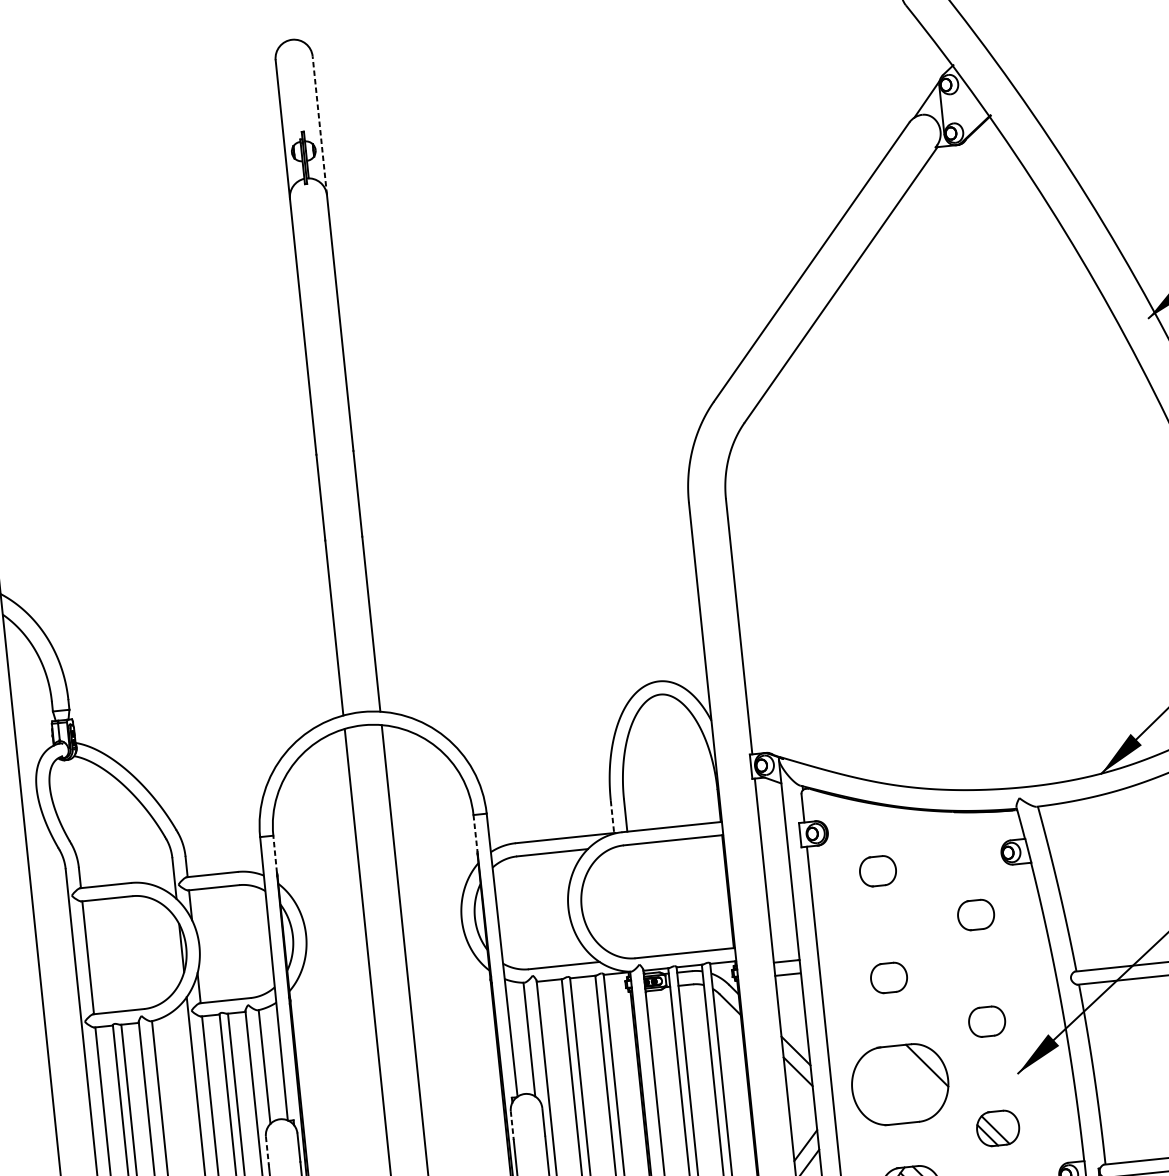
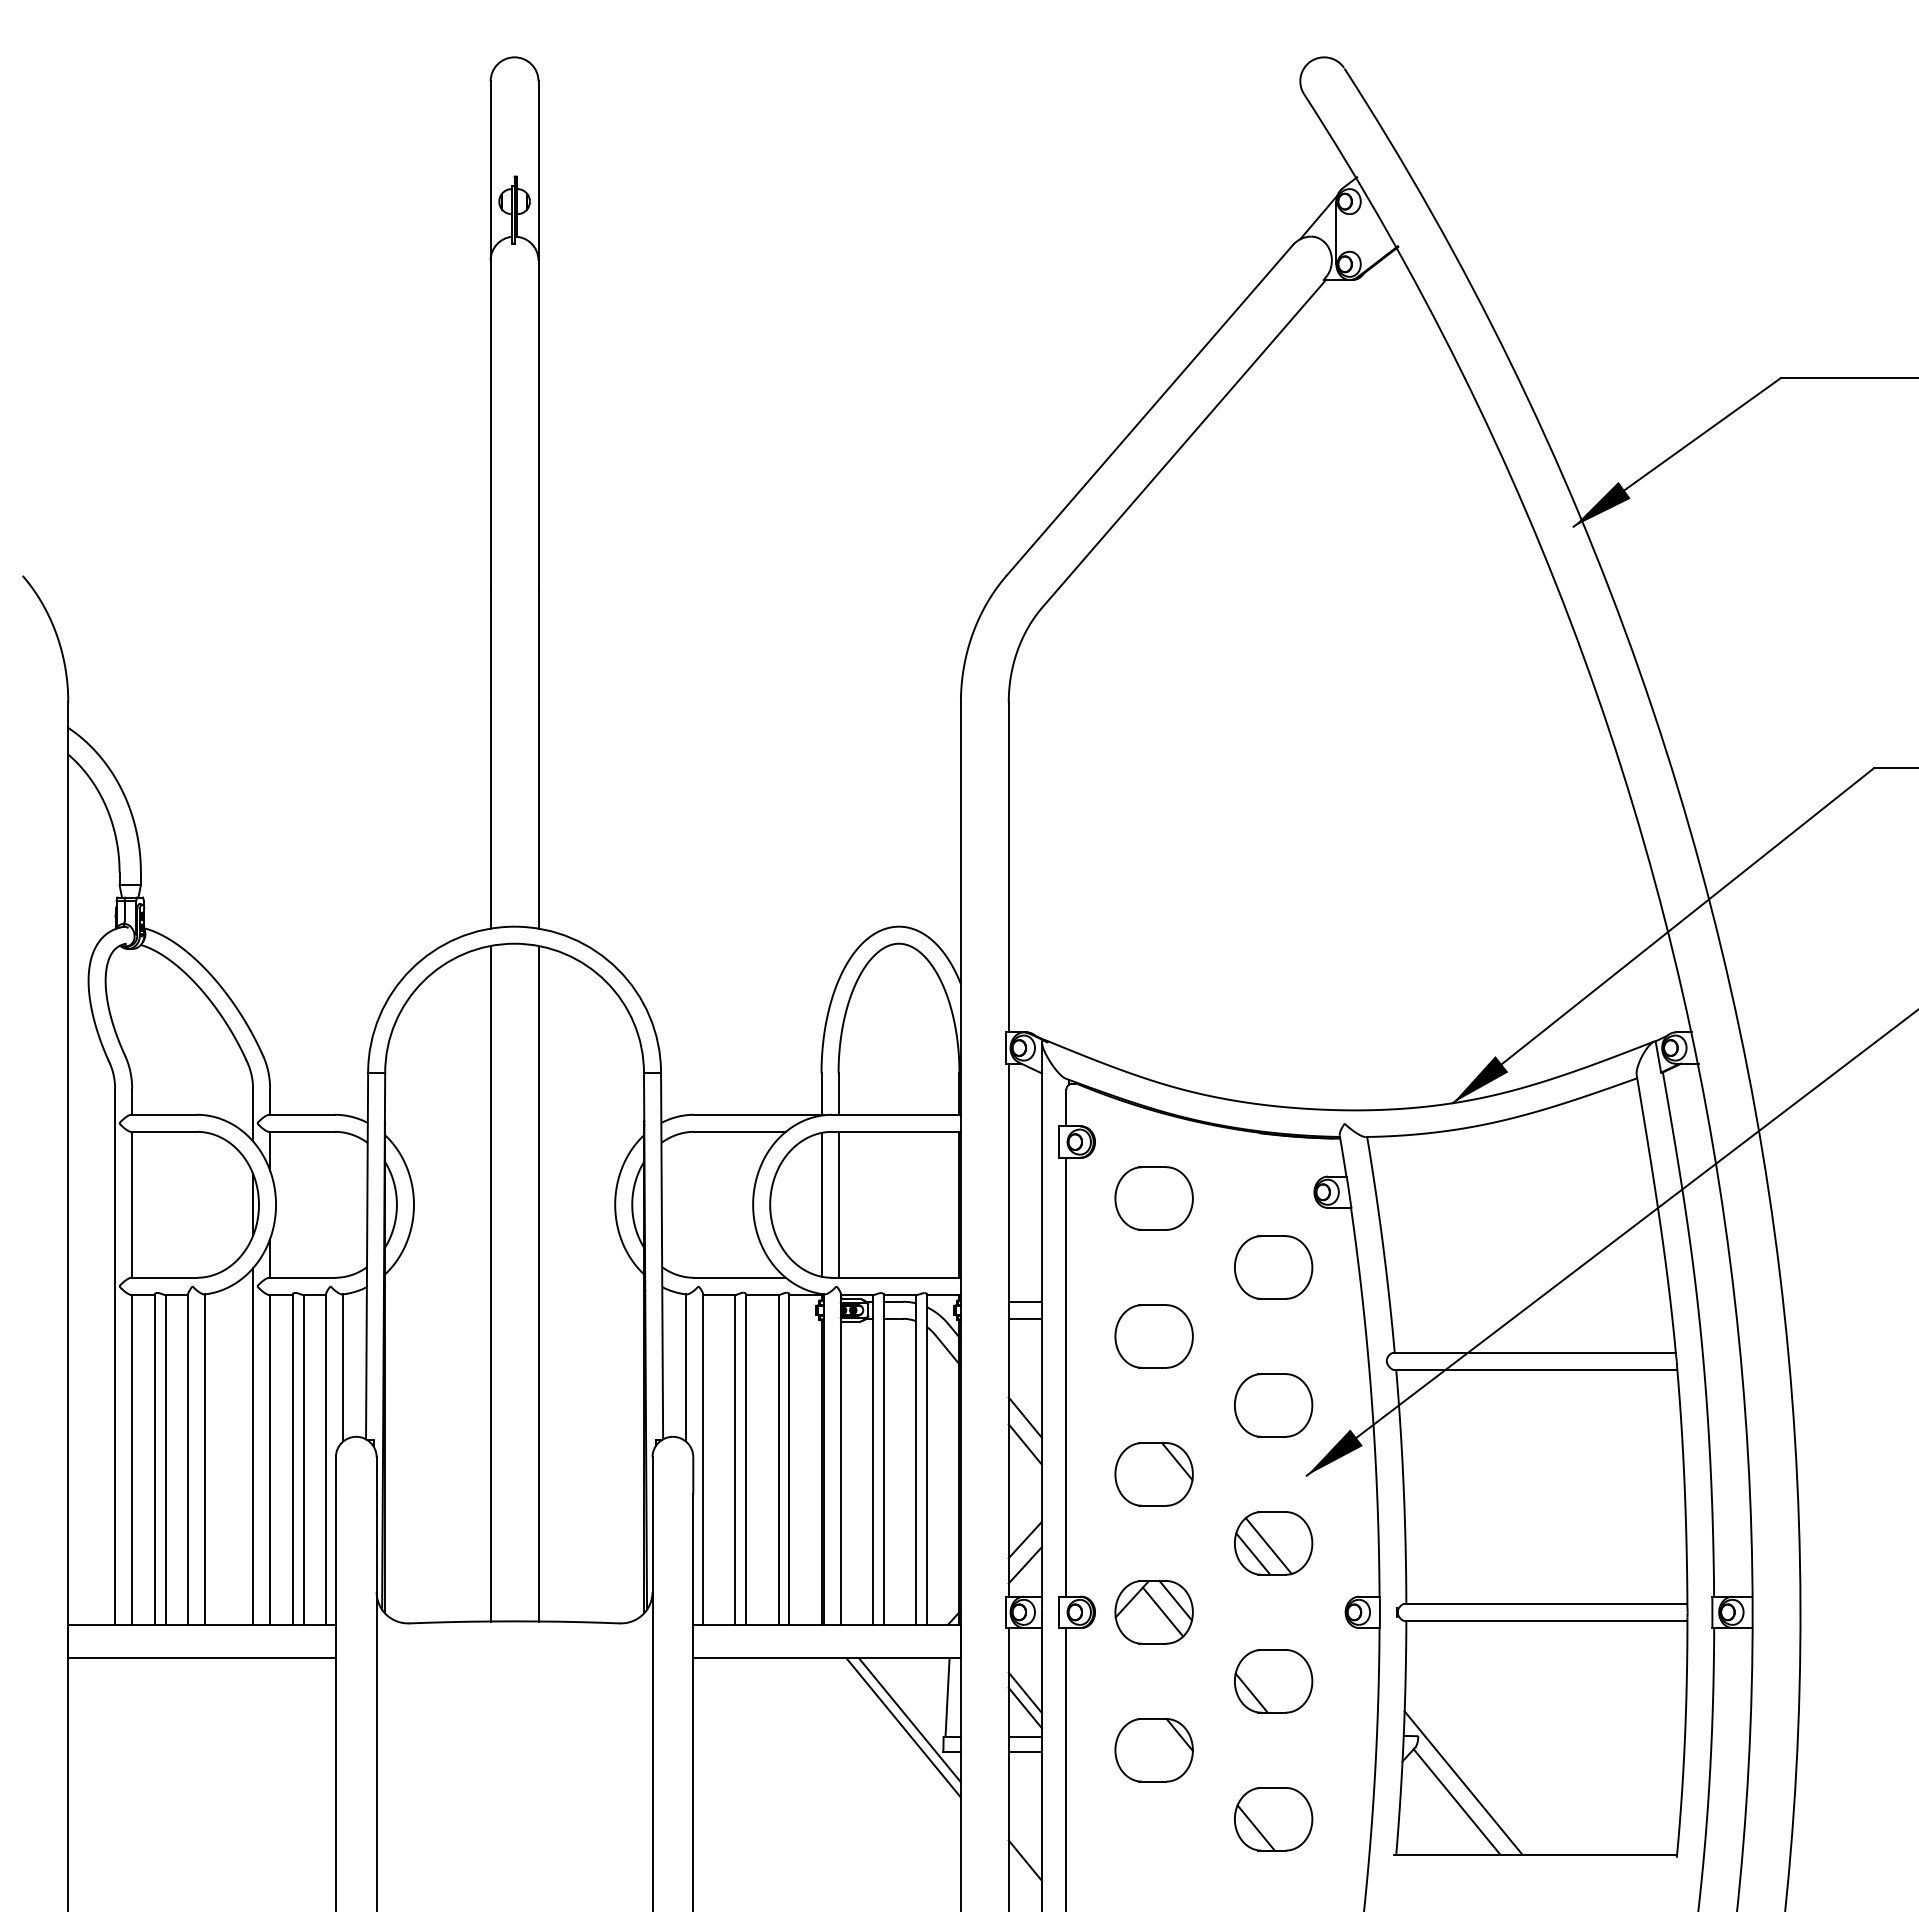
line: (319, 125) -> (538, 170), dashed -> solid
line: (612, 816) -> (821, 1093), dashed -> solid
line: (475, 833) -> (644, 1097), dashed -> solid
line: (275, 853) -> (385, 1096), dashed -> solid
part: (877, 871) -> (1153, 1198), size x1.67
line: (634, 901) -> (838, 1204), added
line: (621, 902) -> (821, 1204), added
part: (975, 915) -> (1273, 1267), size x1.67
part: (888, 977) -> (1153, 1336), size x1.67
part: (986, 1021) -> (1273, 1405), size x1.67
part: (899, 1084) -> (1153, 1474), size x0.62
line: (512, 1126) -> (652, 1476), dashed -> solid
part: (997, 1128) -> (1273, 1543), size x1.43
line: (267, 1151) -> (335, 1476), dashed -> solid

